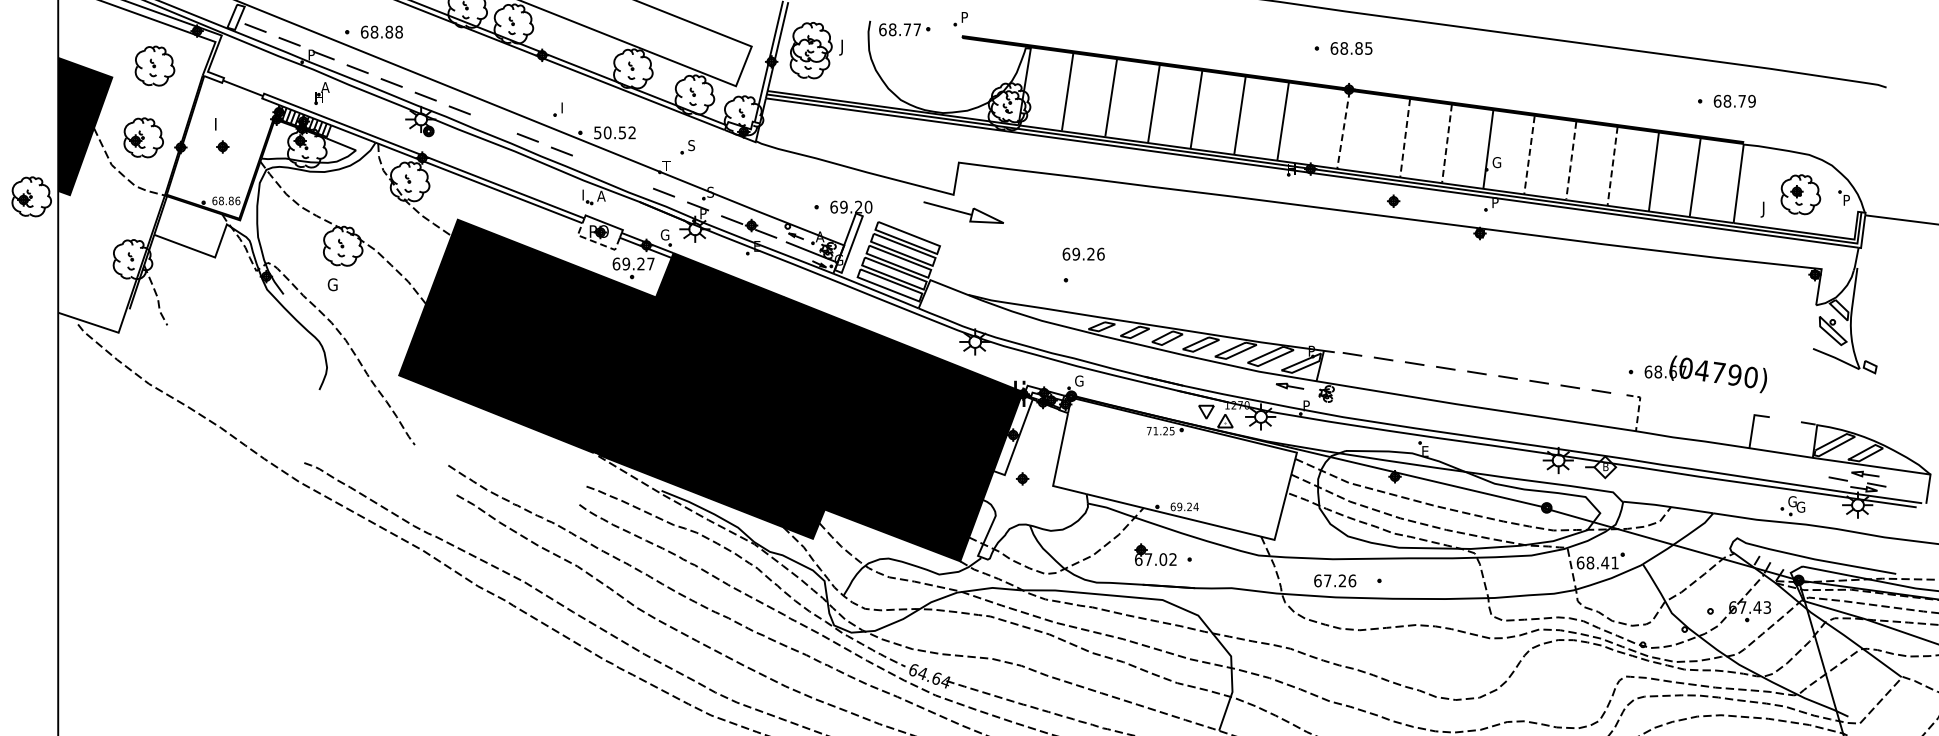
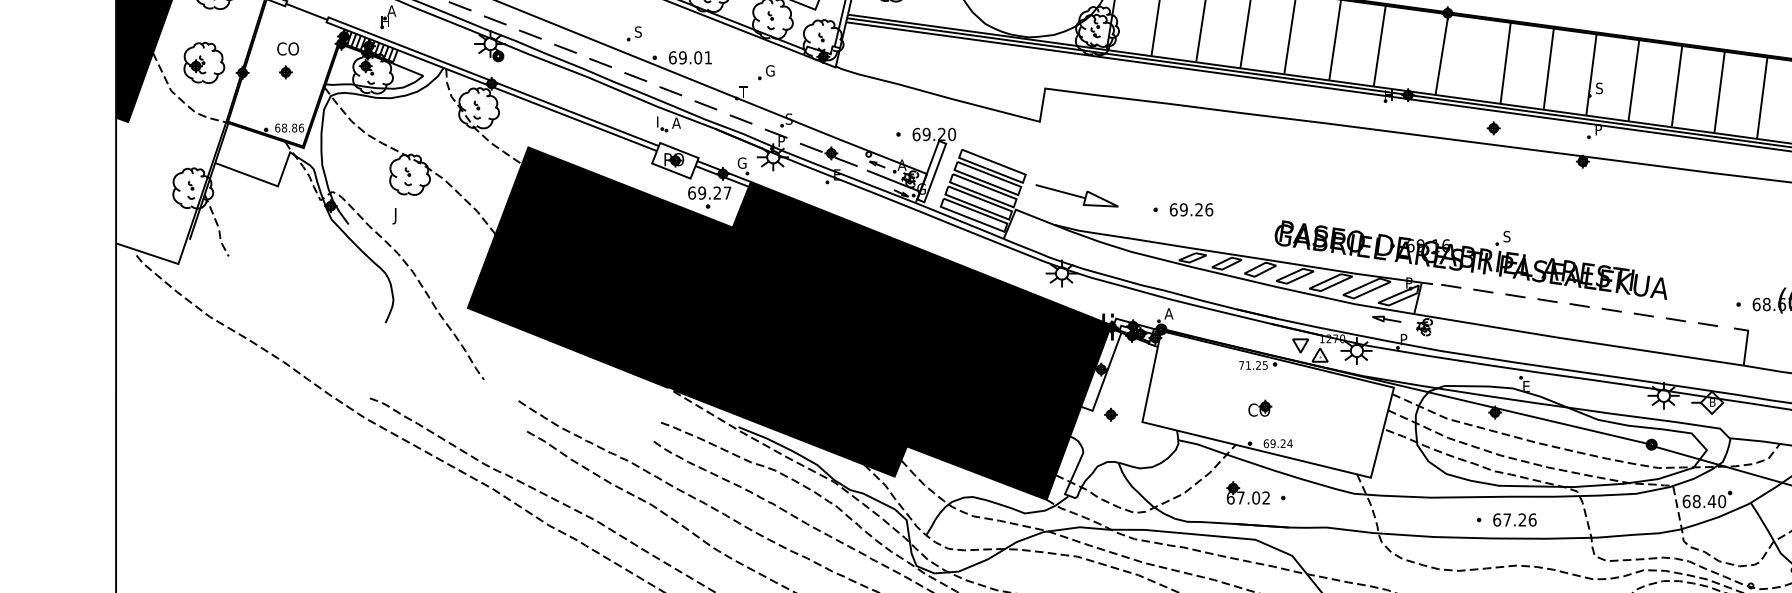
text: (564, 107) -> (638, 31), I -> S
text: (224, 123) -> (287, 48), I -> CO
line: (493, 123) -> (565, 48), added
line: (1343, 129) -> (1442, 54), dashed -> solid
text: (614, 132) -> (689, 57), 50.52 -> 69.01
line: (1405, 138) -> (1505, 63), dashed -> solid
line: (1447, 143) -> (1549, 68), dashed -> solid
text: (692, 145) -> (770, 70), S -> G
line: (1529, 155) -> (1633, 81), dashed -> solid
line: (1571, 160) -> (1677, 86), dashed -> solid
text: (1496, 162) -> (1599, 88), G -> S
line: (595, 165) -> (670, 91), added
line: (1612, 166) -> (1719, 92), dashed -> solid
line: (630, 178) -> (706, 104), added
part: (31, 196) -> (88, 123), removed
part: (963, 212) -> (1076, 195), moved
line: (596, 242) -> (671, 170), dashed -> solid
text: (1083, 253) -> (1191, 209), moved
text: (331, 286) -> (398, 216), G -> J
part: (1371, 328) -> (1470, 259), added
text: (1078, 380) -> (1168, 313), G -> A
line: (1639, 407) -> (1747, 341), dashed -> solid
part: (1166, 472) -> (1259, 408), added
text: (1614, 562) -> (1721, 501), 68.41 -> 68.40
text: (1335, 580) -> (1515, 519), moved

